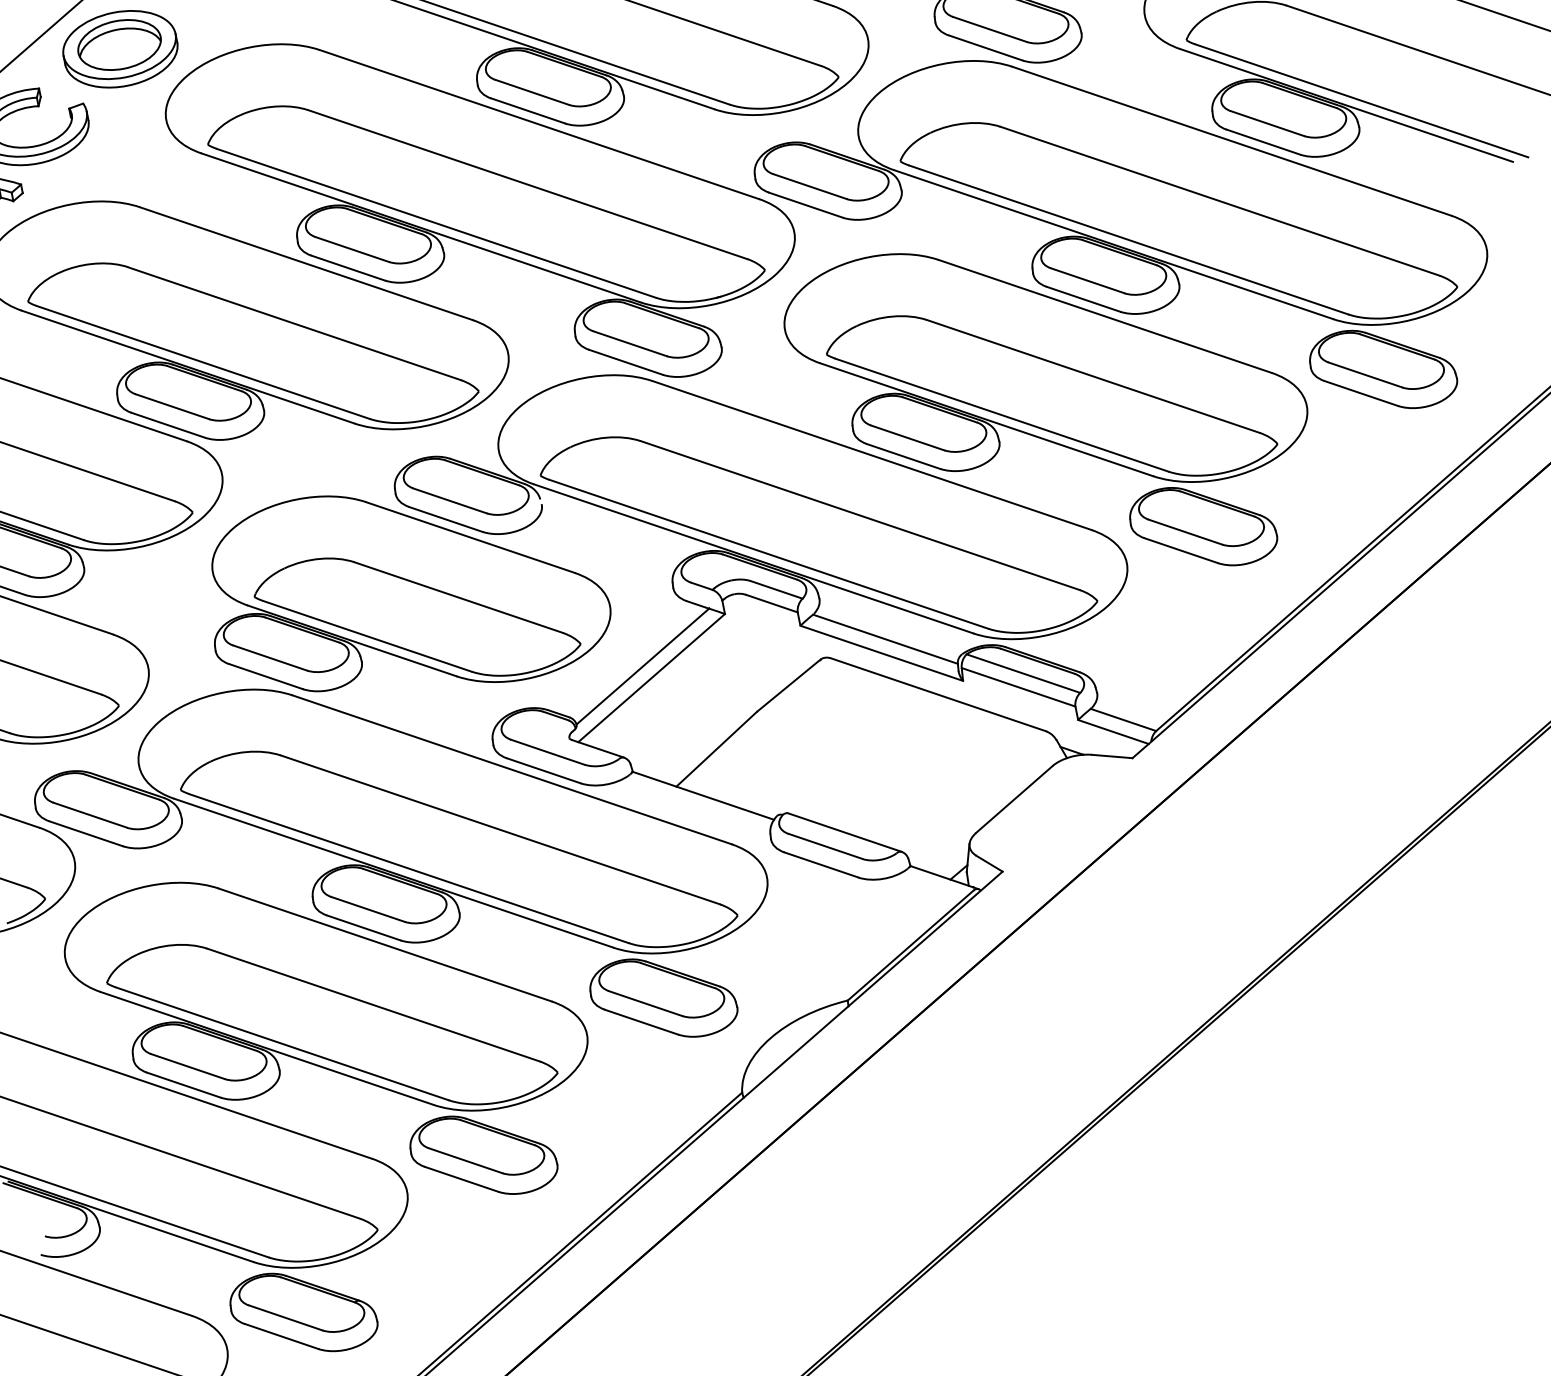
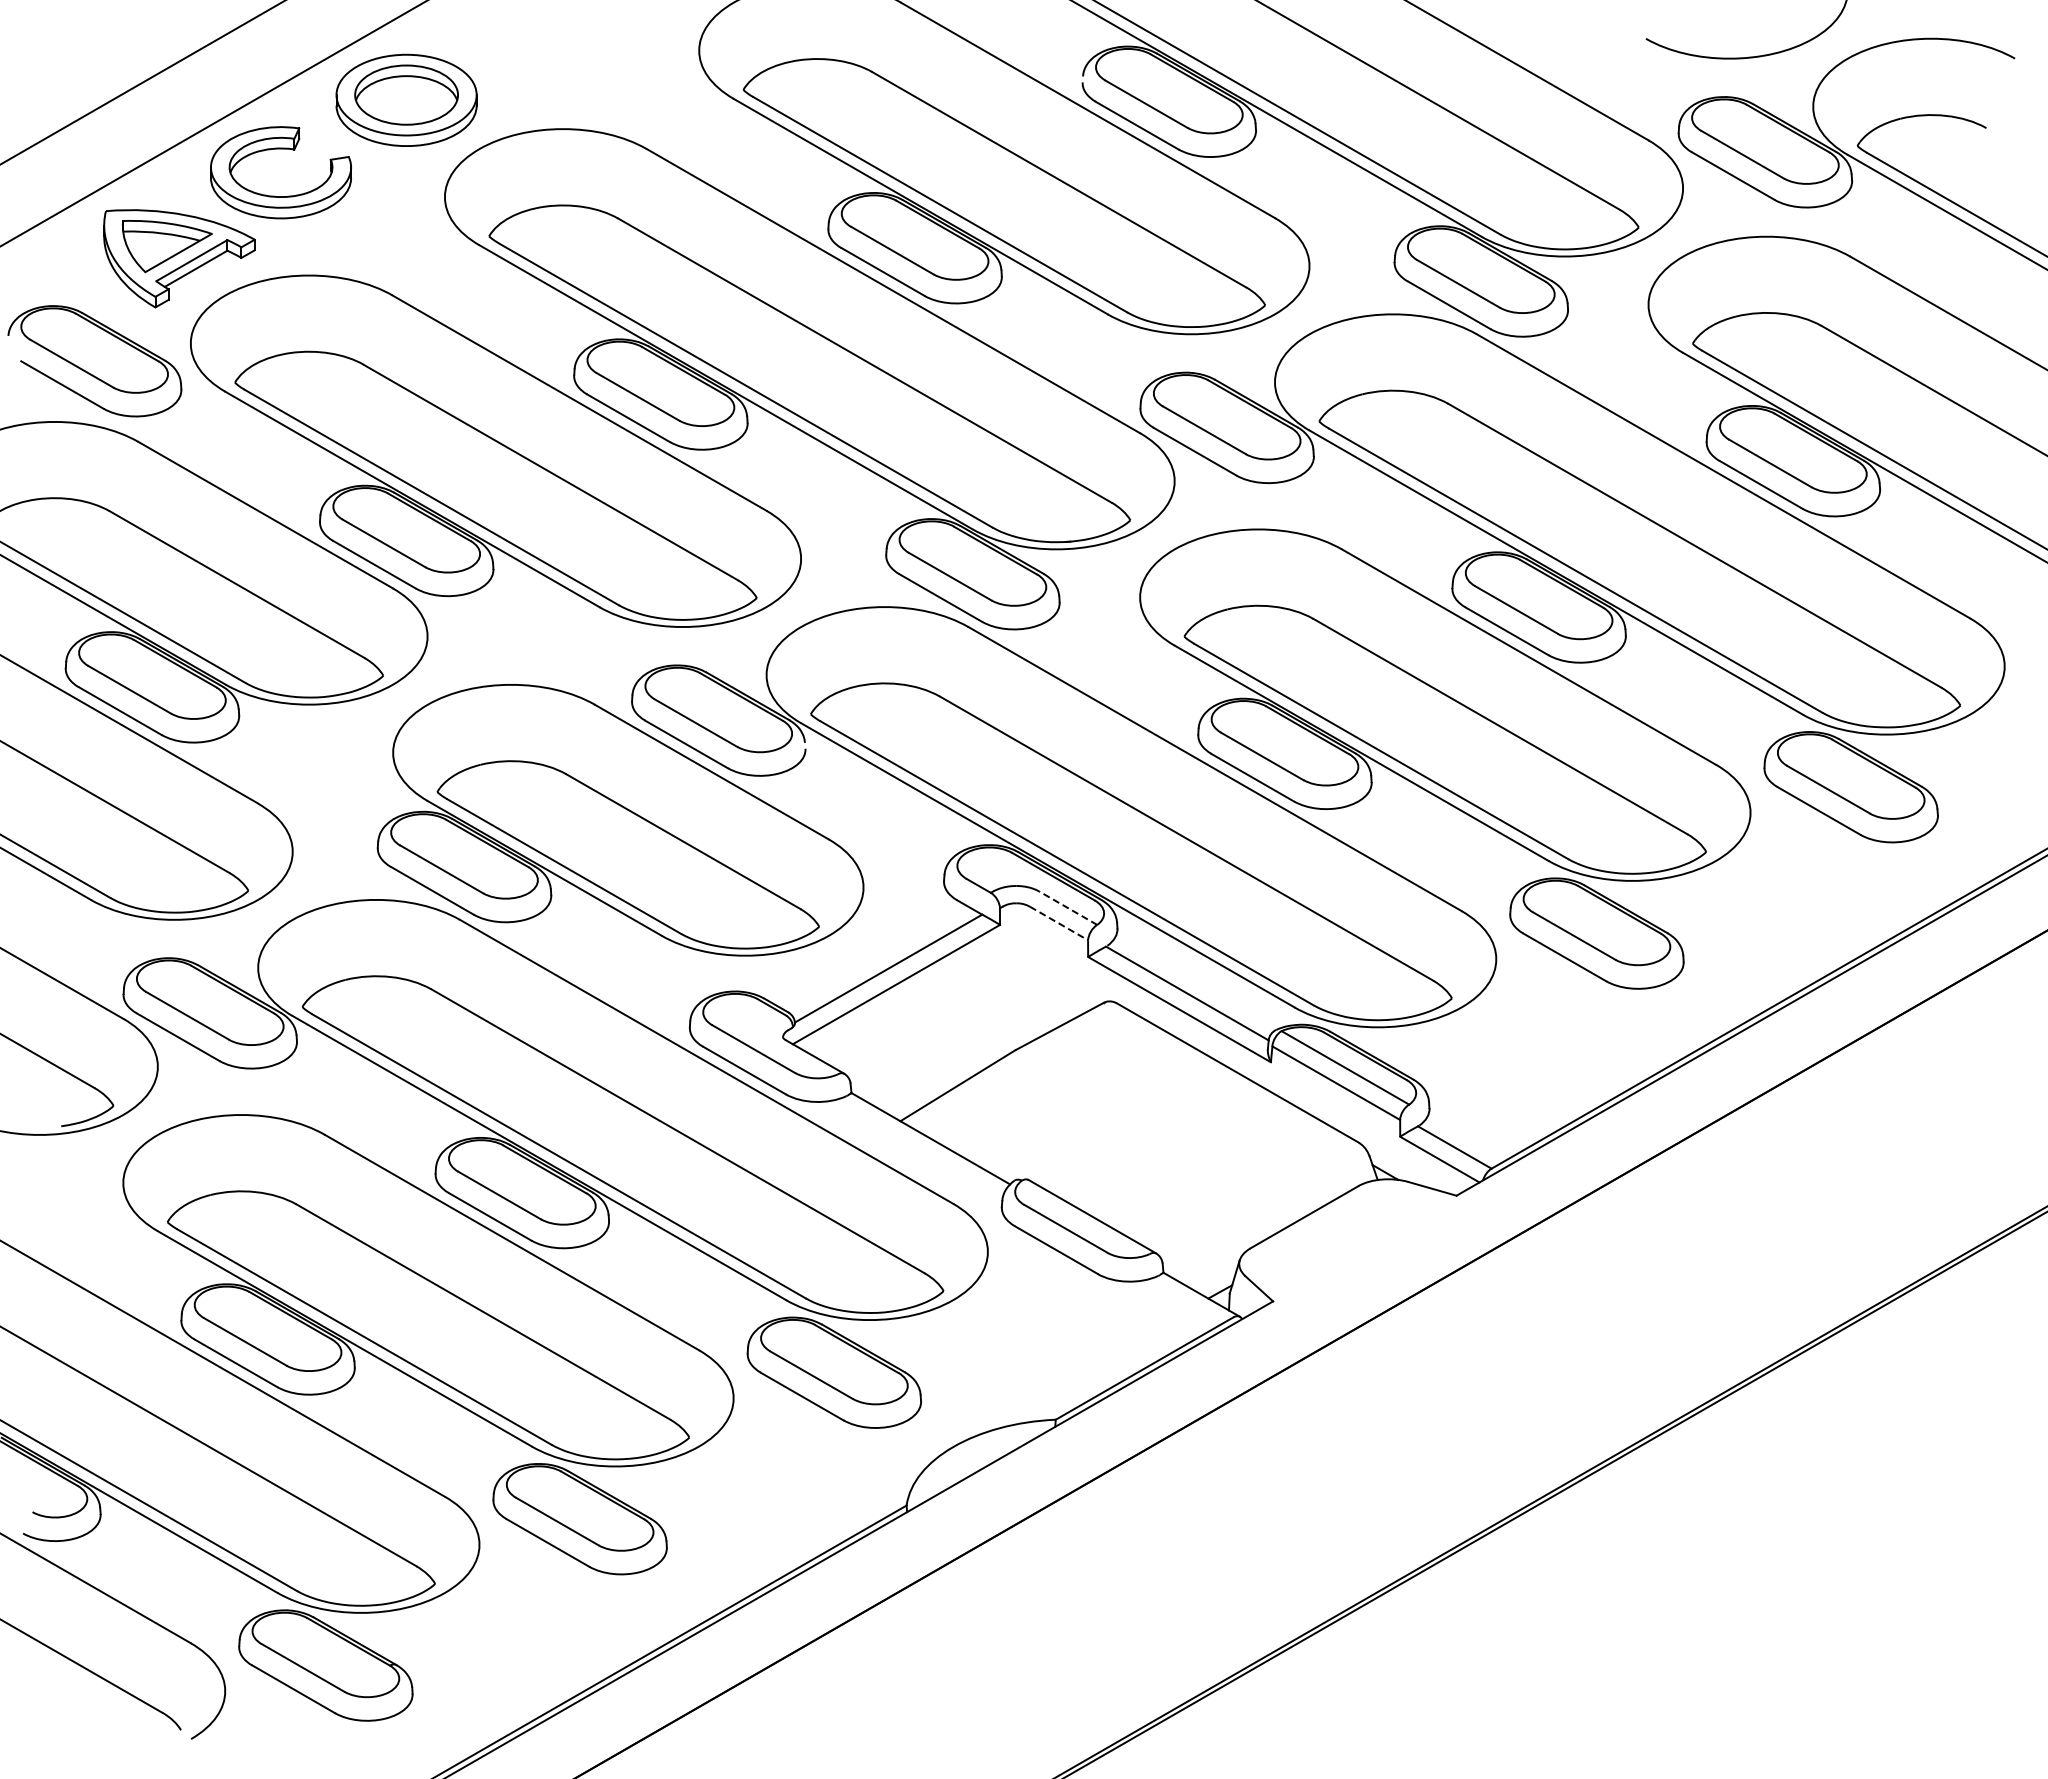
line: (777, 590) -> (1068, 908), solid -> dashed
line: (772, 603) -> (1059, 923), solid -> dashed

